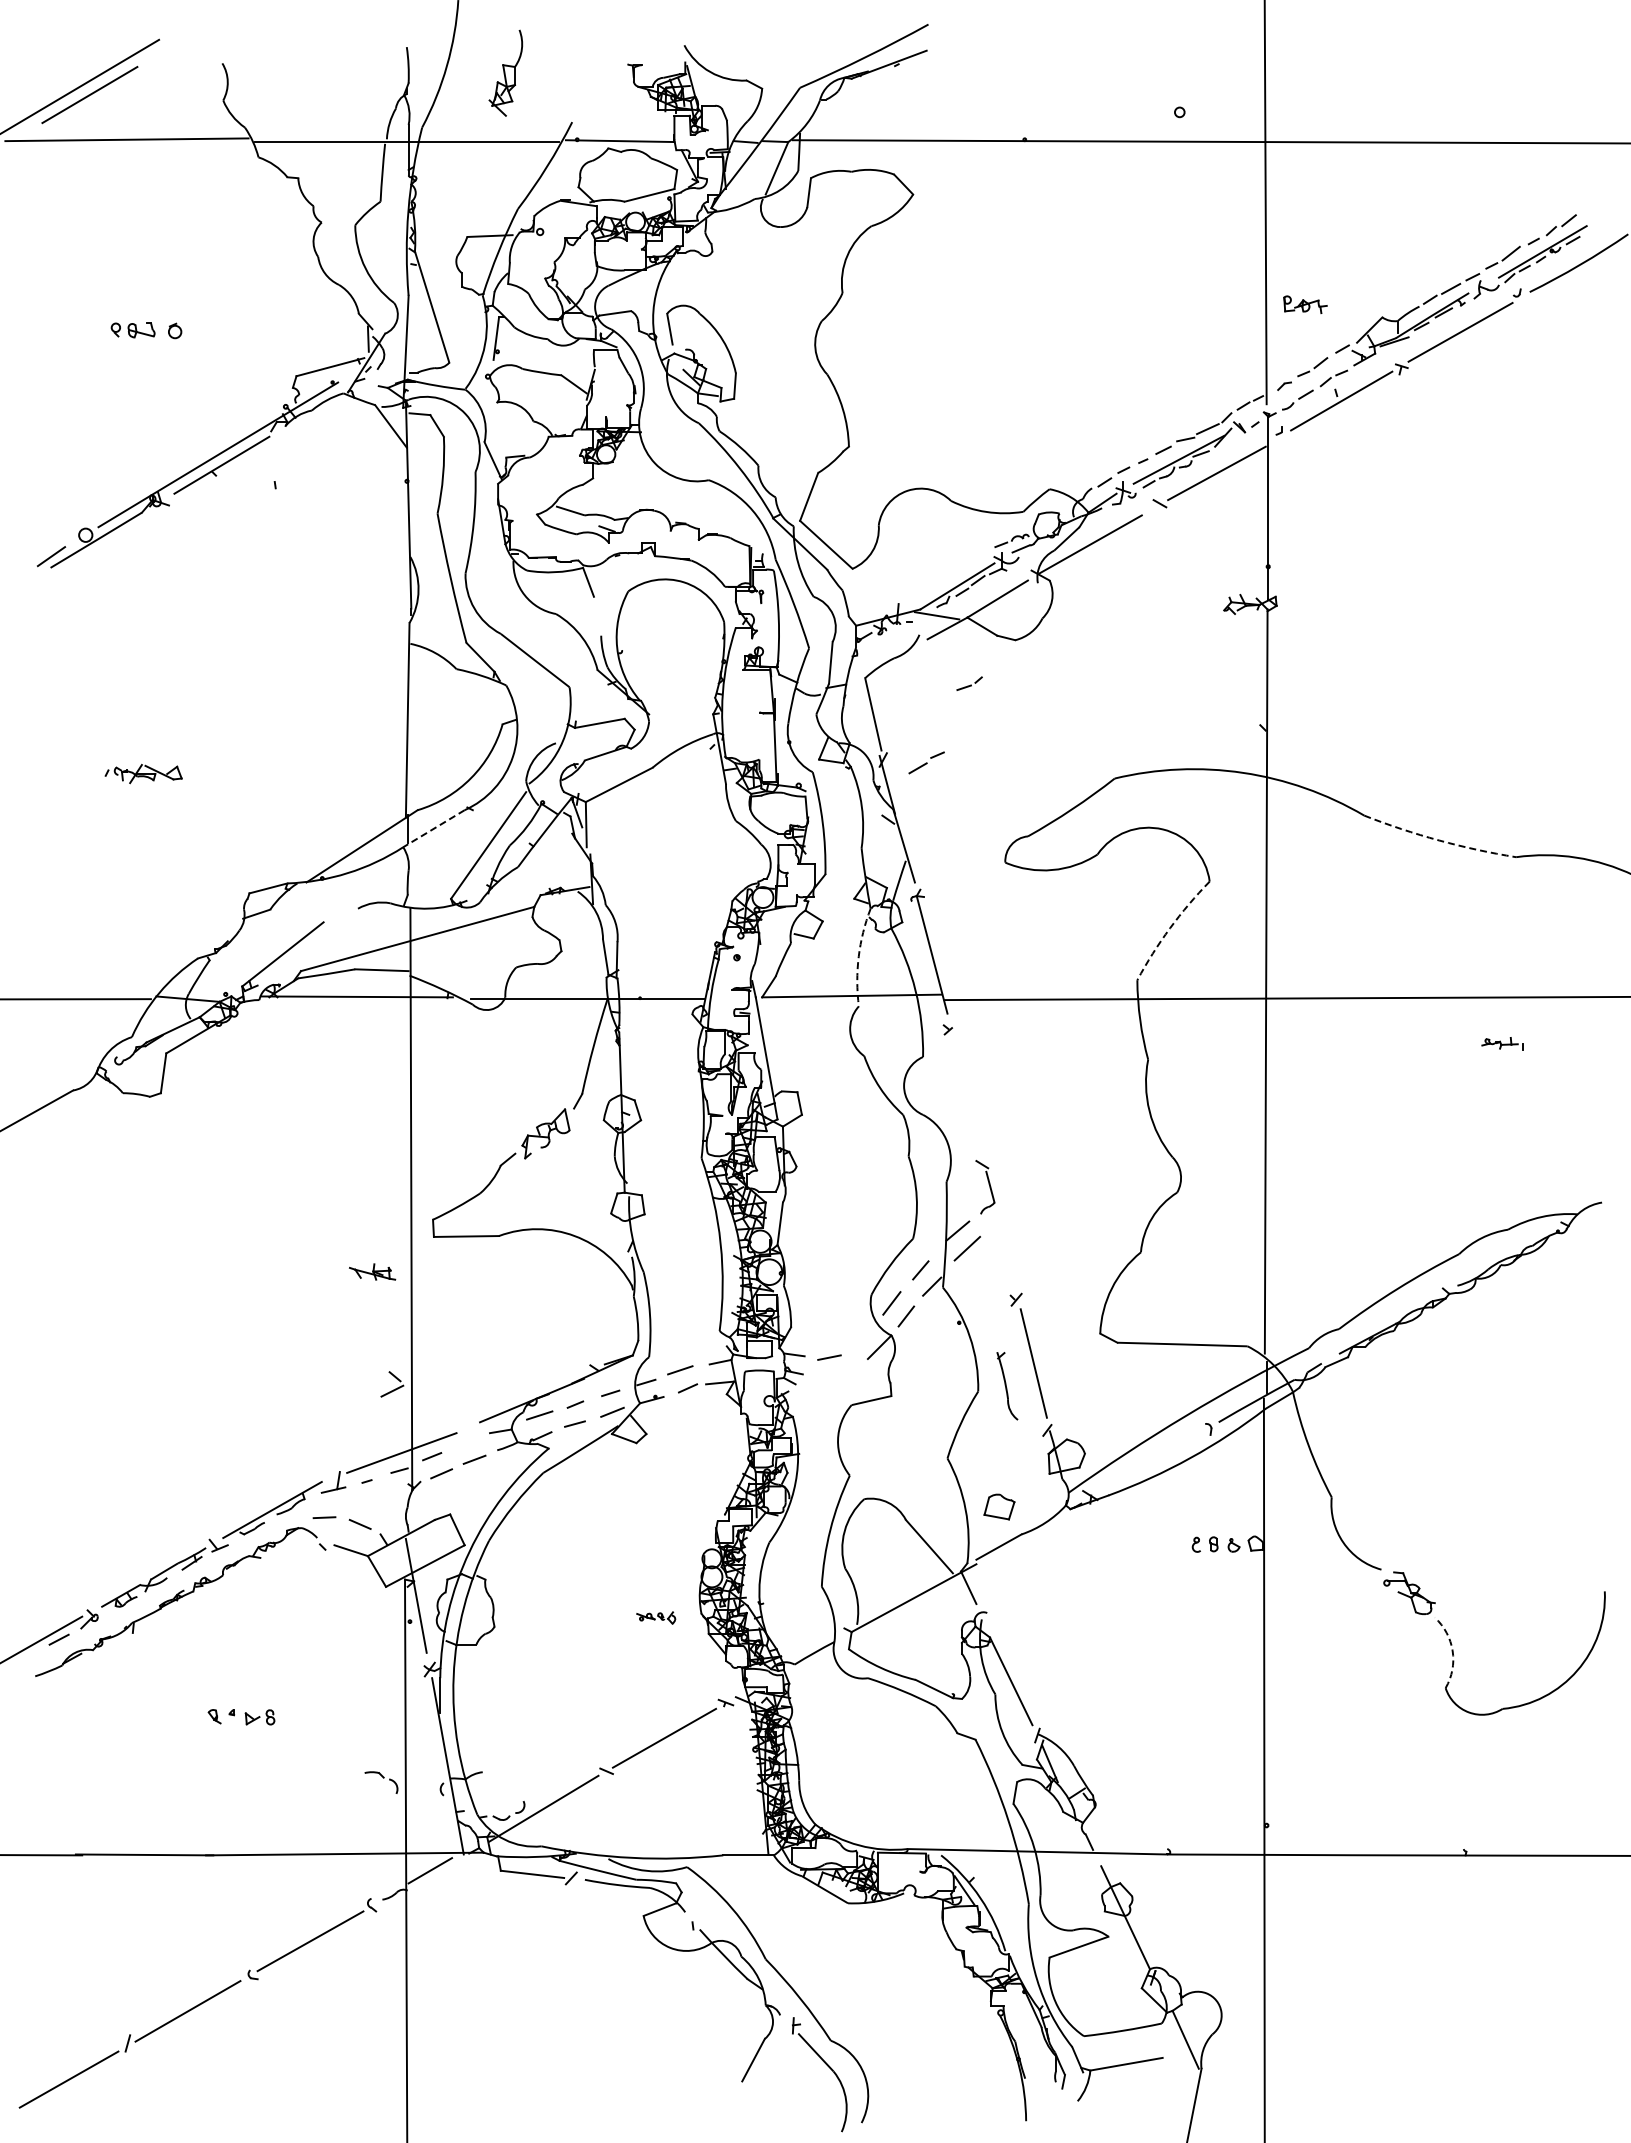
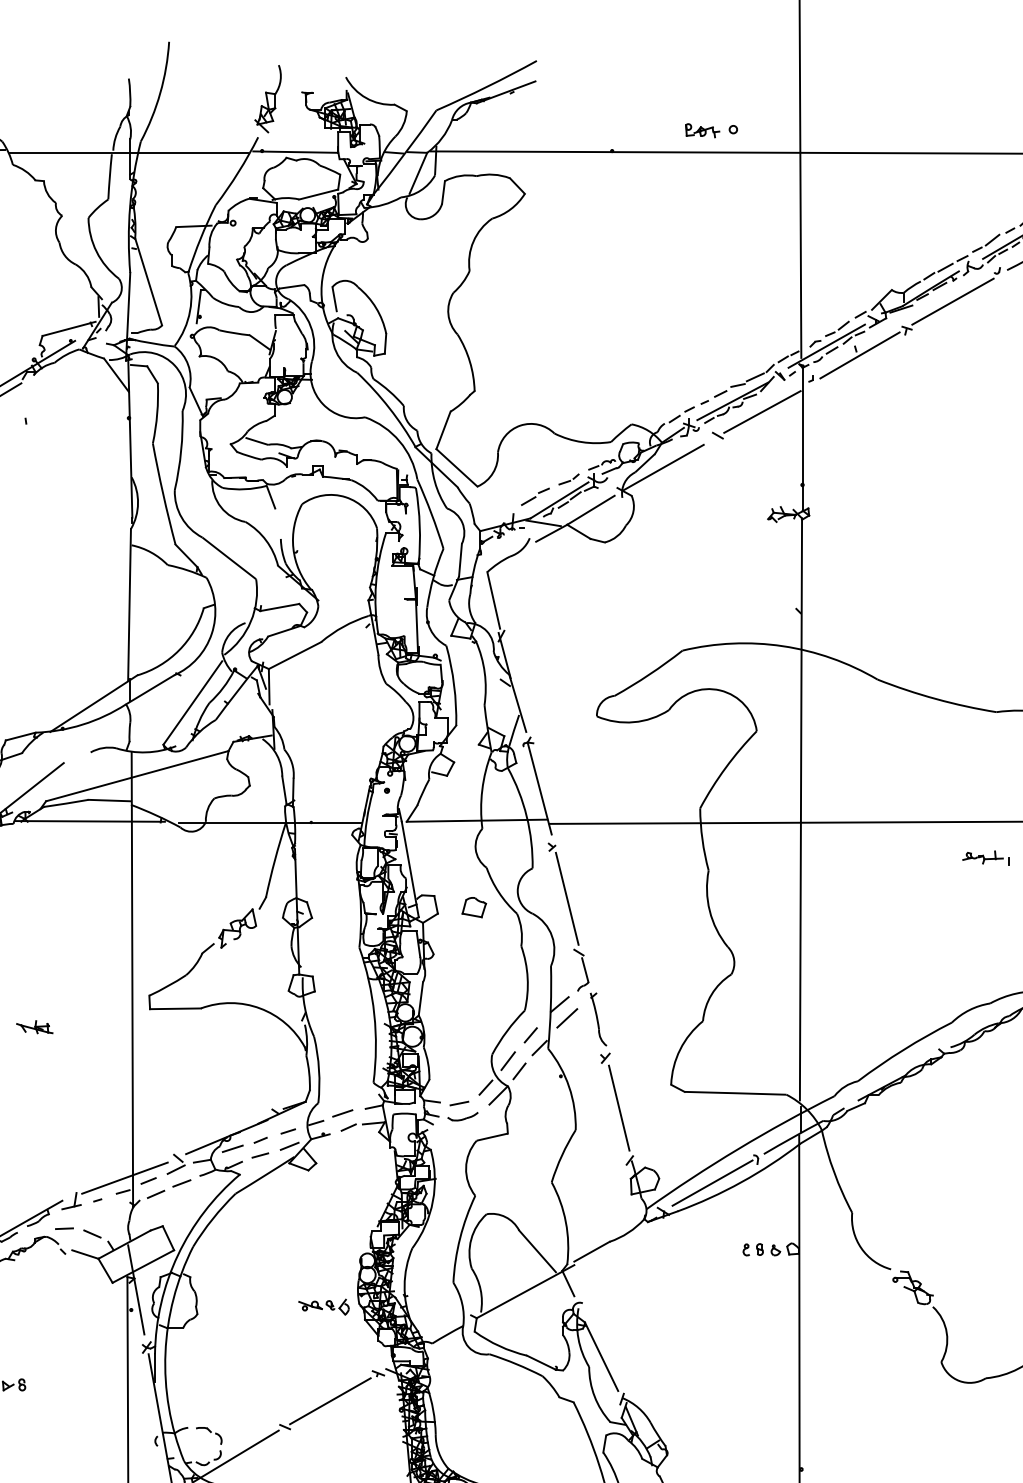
part: (505, 72) -> (267, 98), moved
part: (1305, 304) -> (702, 130), moved
line: (1299, 388) -> (827, 345), added
part: (969, 683) -> (568, 479), moved
part: (926, 762) -> (535, 496), moved
line: (433, 828) -> (149, 689), dashed -> solid
arc: (1439, 840) -> (936, 699), dashed -> solid
arc: (1170, 928) -> (726, 767), dashed -> solid
arc: (858, 956) -> (482, 789), dashed -> solid
part: (1502, 1043) -> (985, 857), size x1.43
line: (966, 1095) -> (566, 898), added
part: (372, 1271) -> (34, 1026), moved
line: (863, 1337) -> (486, 1087), added
part: (833, 1374) -> (462, 1116), added
part: (392, 1384) -> (176, 1164), moved
part: (1007, 1386) -> (598, 1019), moved
line: (1153, 1459) -> (712, 1183), added
part: (999, 1506) -> (474, 907), moved
part: (655, 1617) -> (323, 1306), size x1.67
arc: (1452, 1650) -> (946, 1332), dashed -> solid
part: (381, 1782) -> (209, 1435), moved

